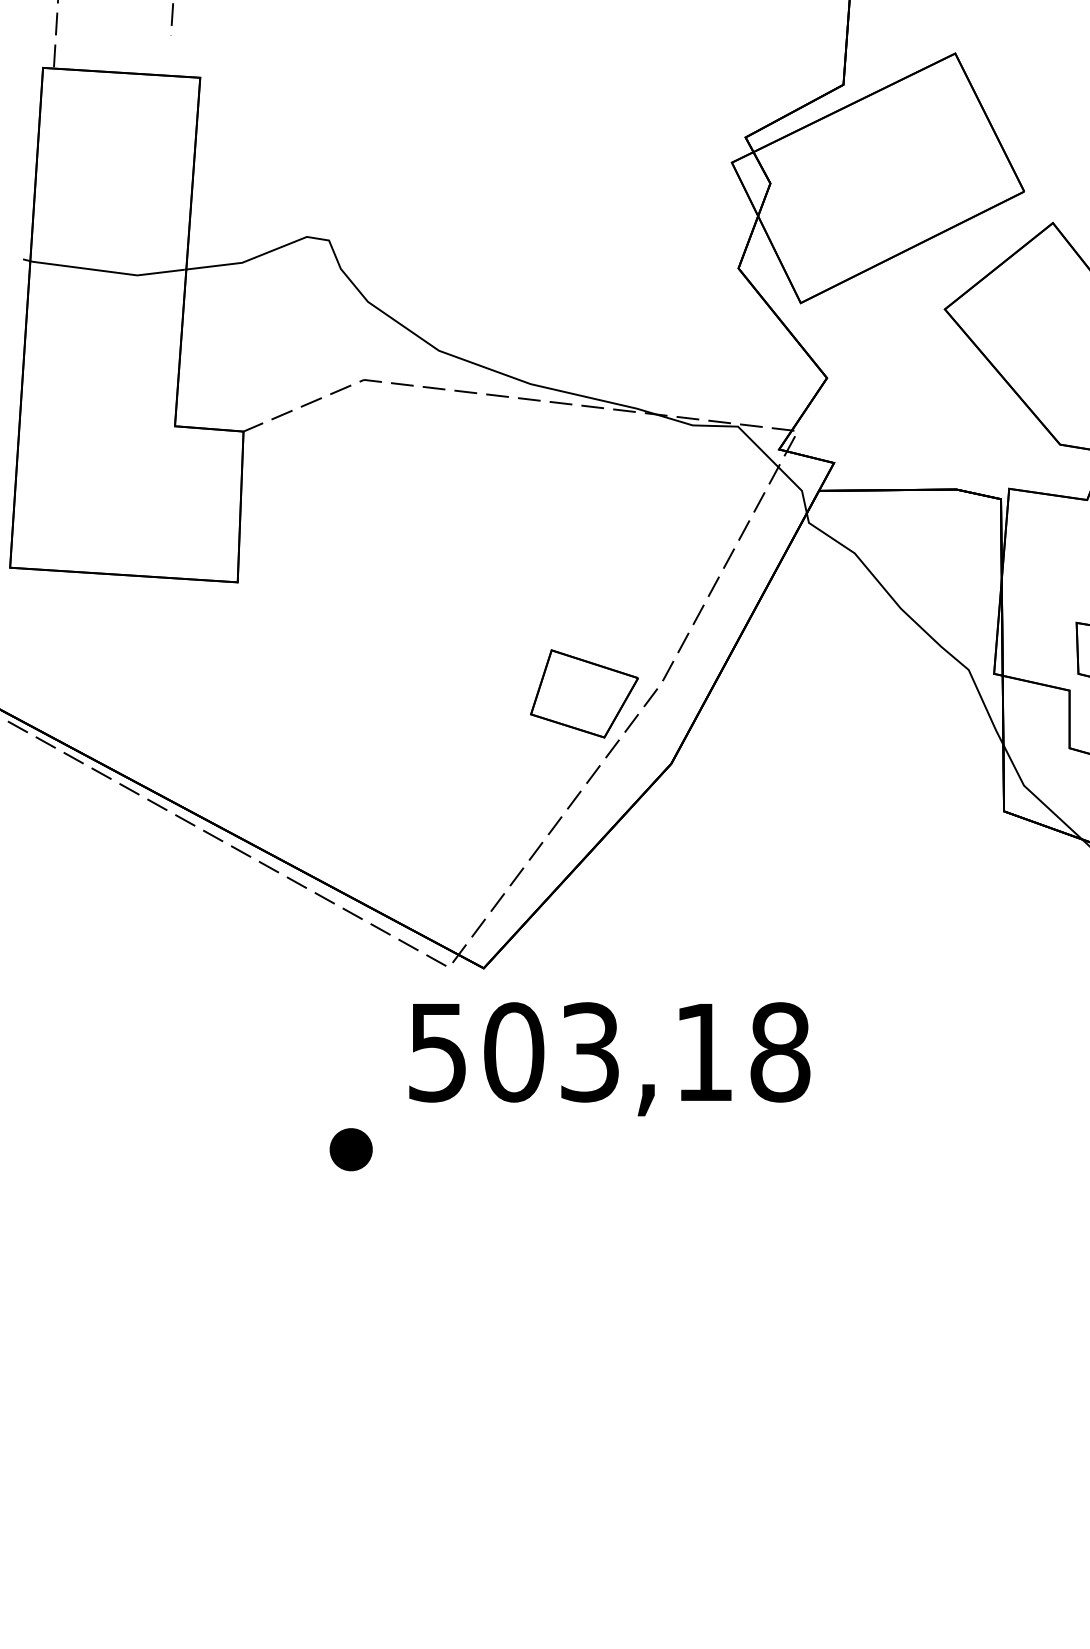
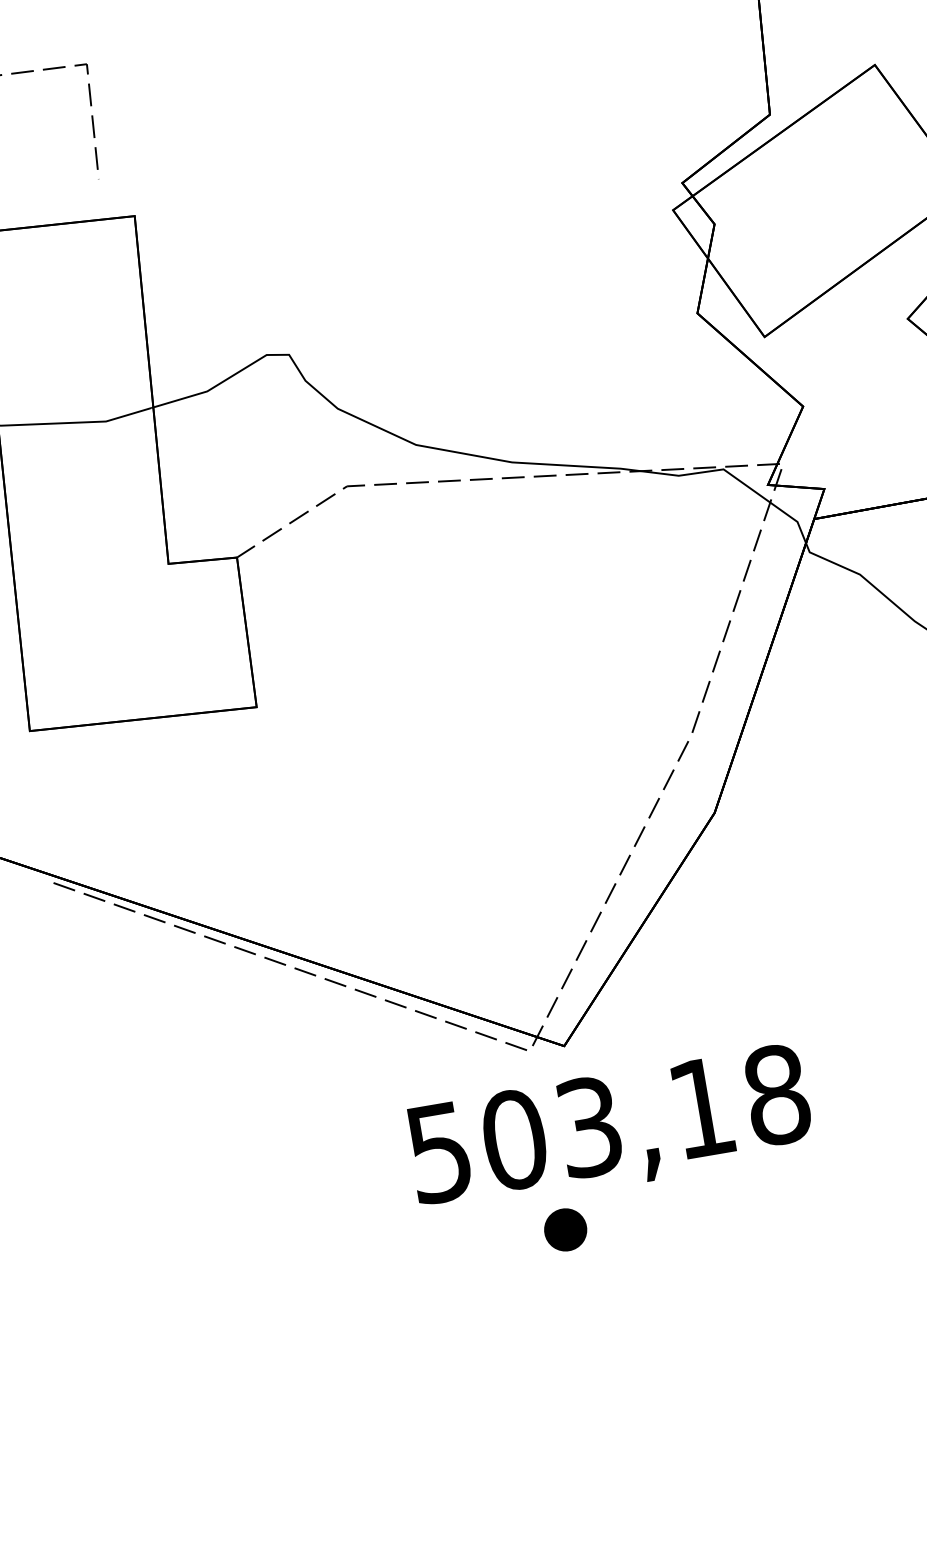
part: (584, 693) -> (617, 758), removed
text: (609, 1059) -> (609, 1130), moved
part: (350, 1149) -> (564, 1229), moved

